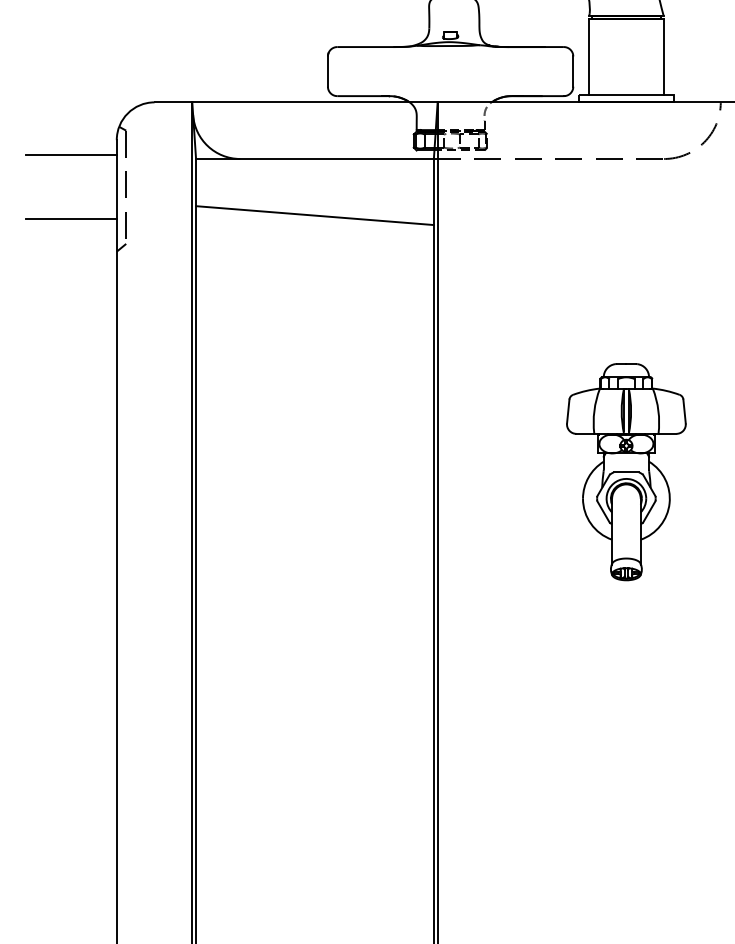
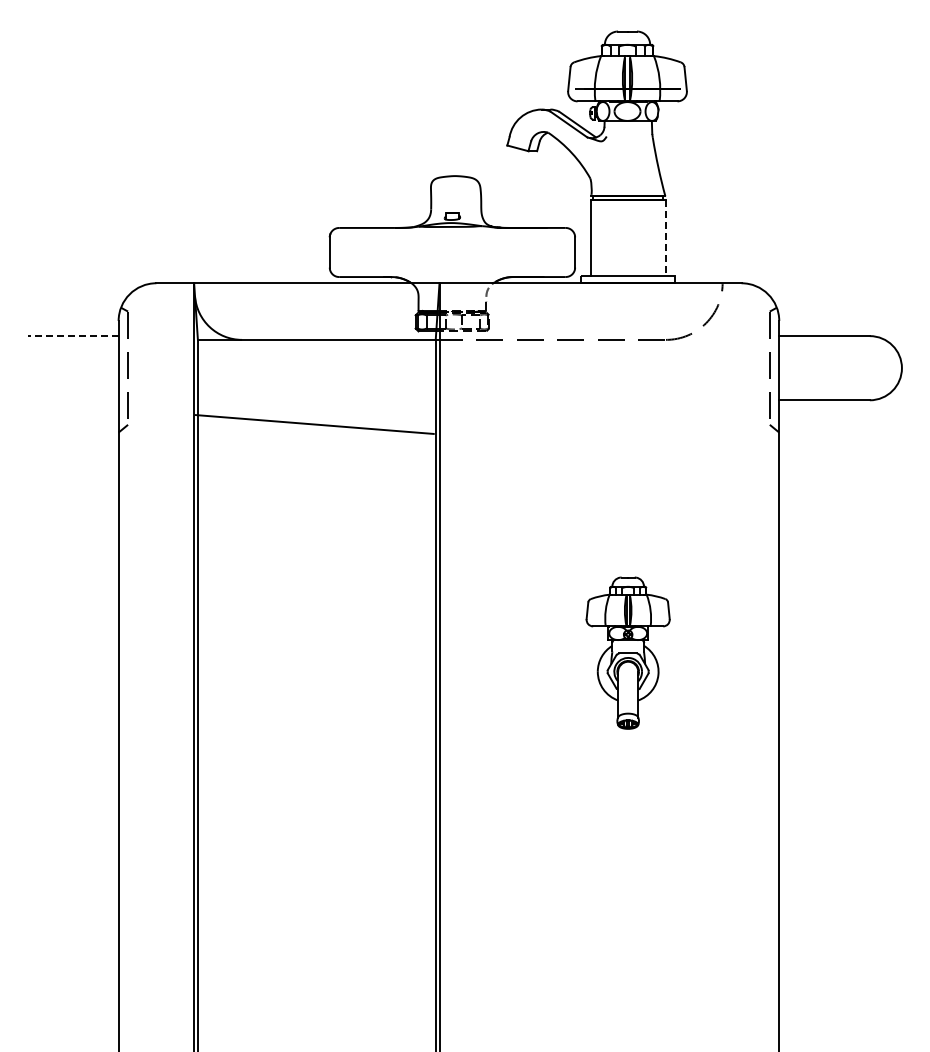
line: (664, 56) -> (666, 237), solid -> dashed
line: (70, 155) -> (72, 336), solid -> dashed
line: (314, 215) -> (314, 424), moved
line: (71, 219) -> (73, 400), removed
part: (625, 472) -> (627, 653), size x0.7

